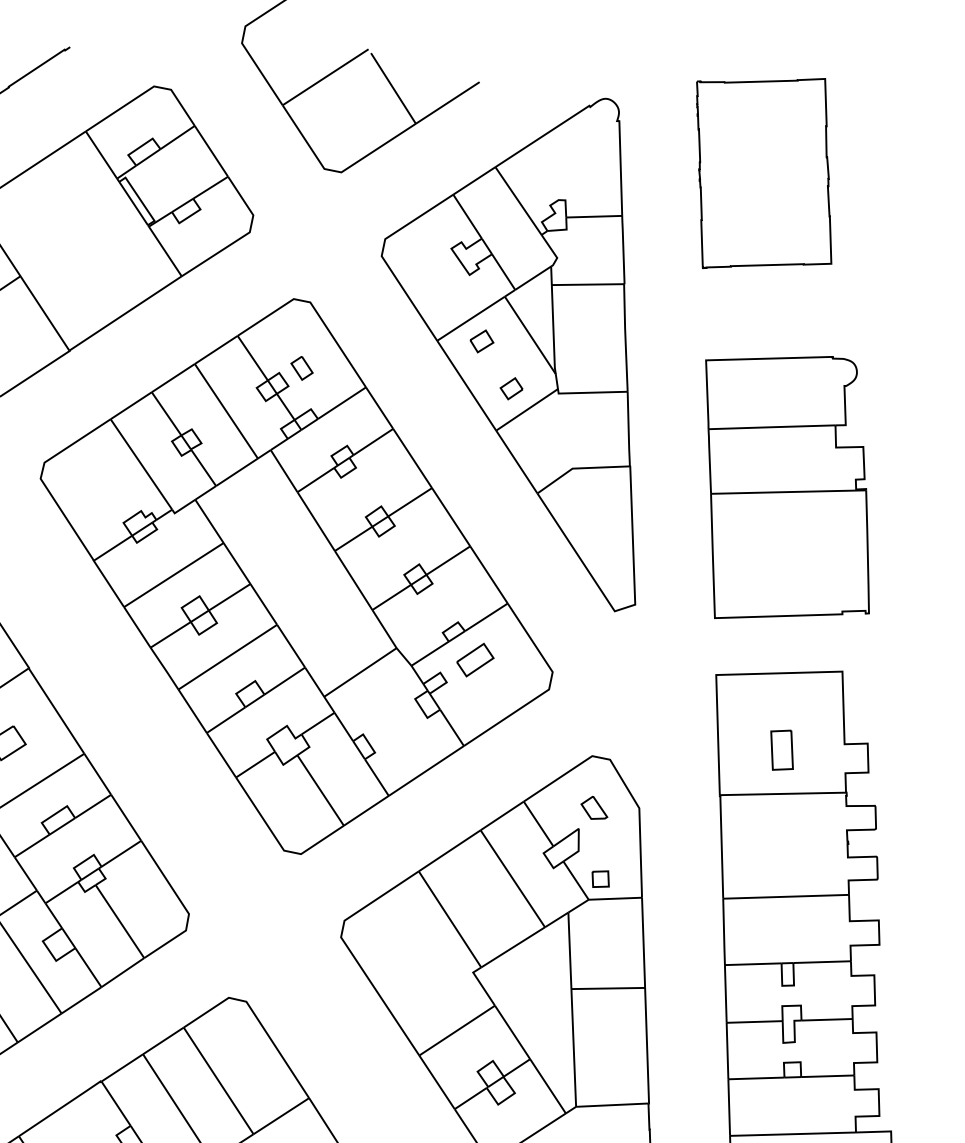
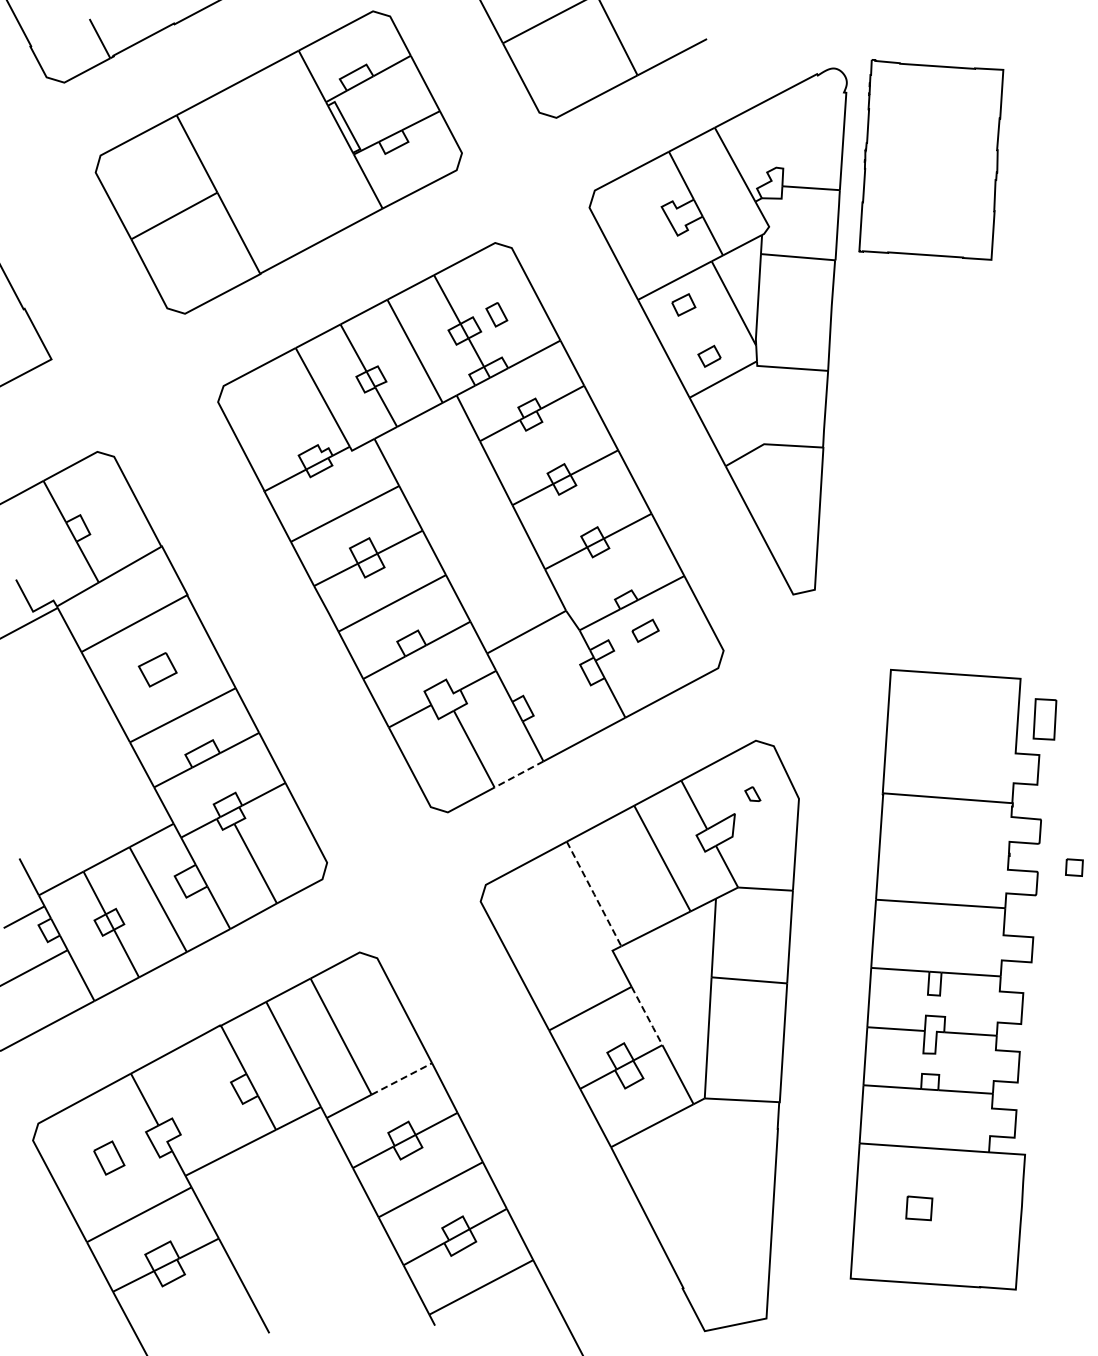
part: (764, 172) -> (931, 159), moved
part: (784, 486) -> (979, 483), removed
part: (475, 659) -> (645, 630), size x0.7
part: (781, 750) -> (1044, 719), moved
part: (593, 807) -> (752, 793), size x0.6
line: (366, 810) -> (519, 774), solid -> dashed
part: (600, 879) -> (1074, 867), moved
line: (450, 919) -> (594, 894), solid -> dashed
line: (513, 1032) -> (647, 1016), solid -> dashed
line: (281, 1116) -> (401, 1079), solid -> dashed

